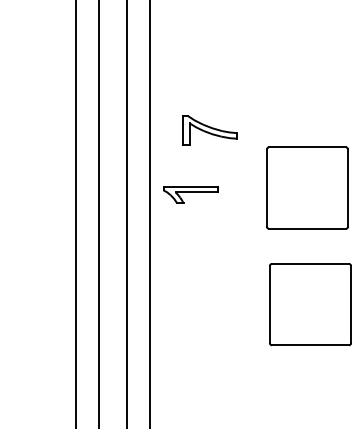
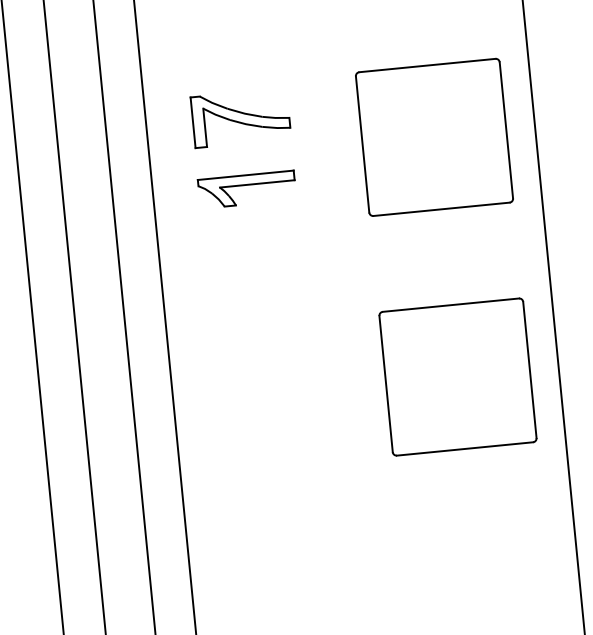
part: (209, 130) -> (239, 117), moved
part: (307, 187) -> (434, 136), moved
part: (190, 194) -> (246, 188), moved

